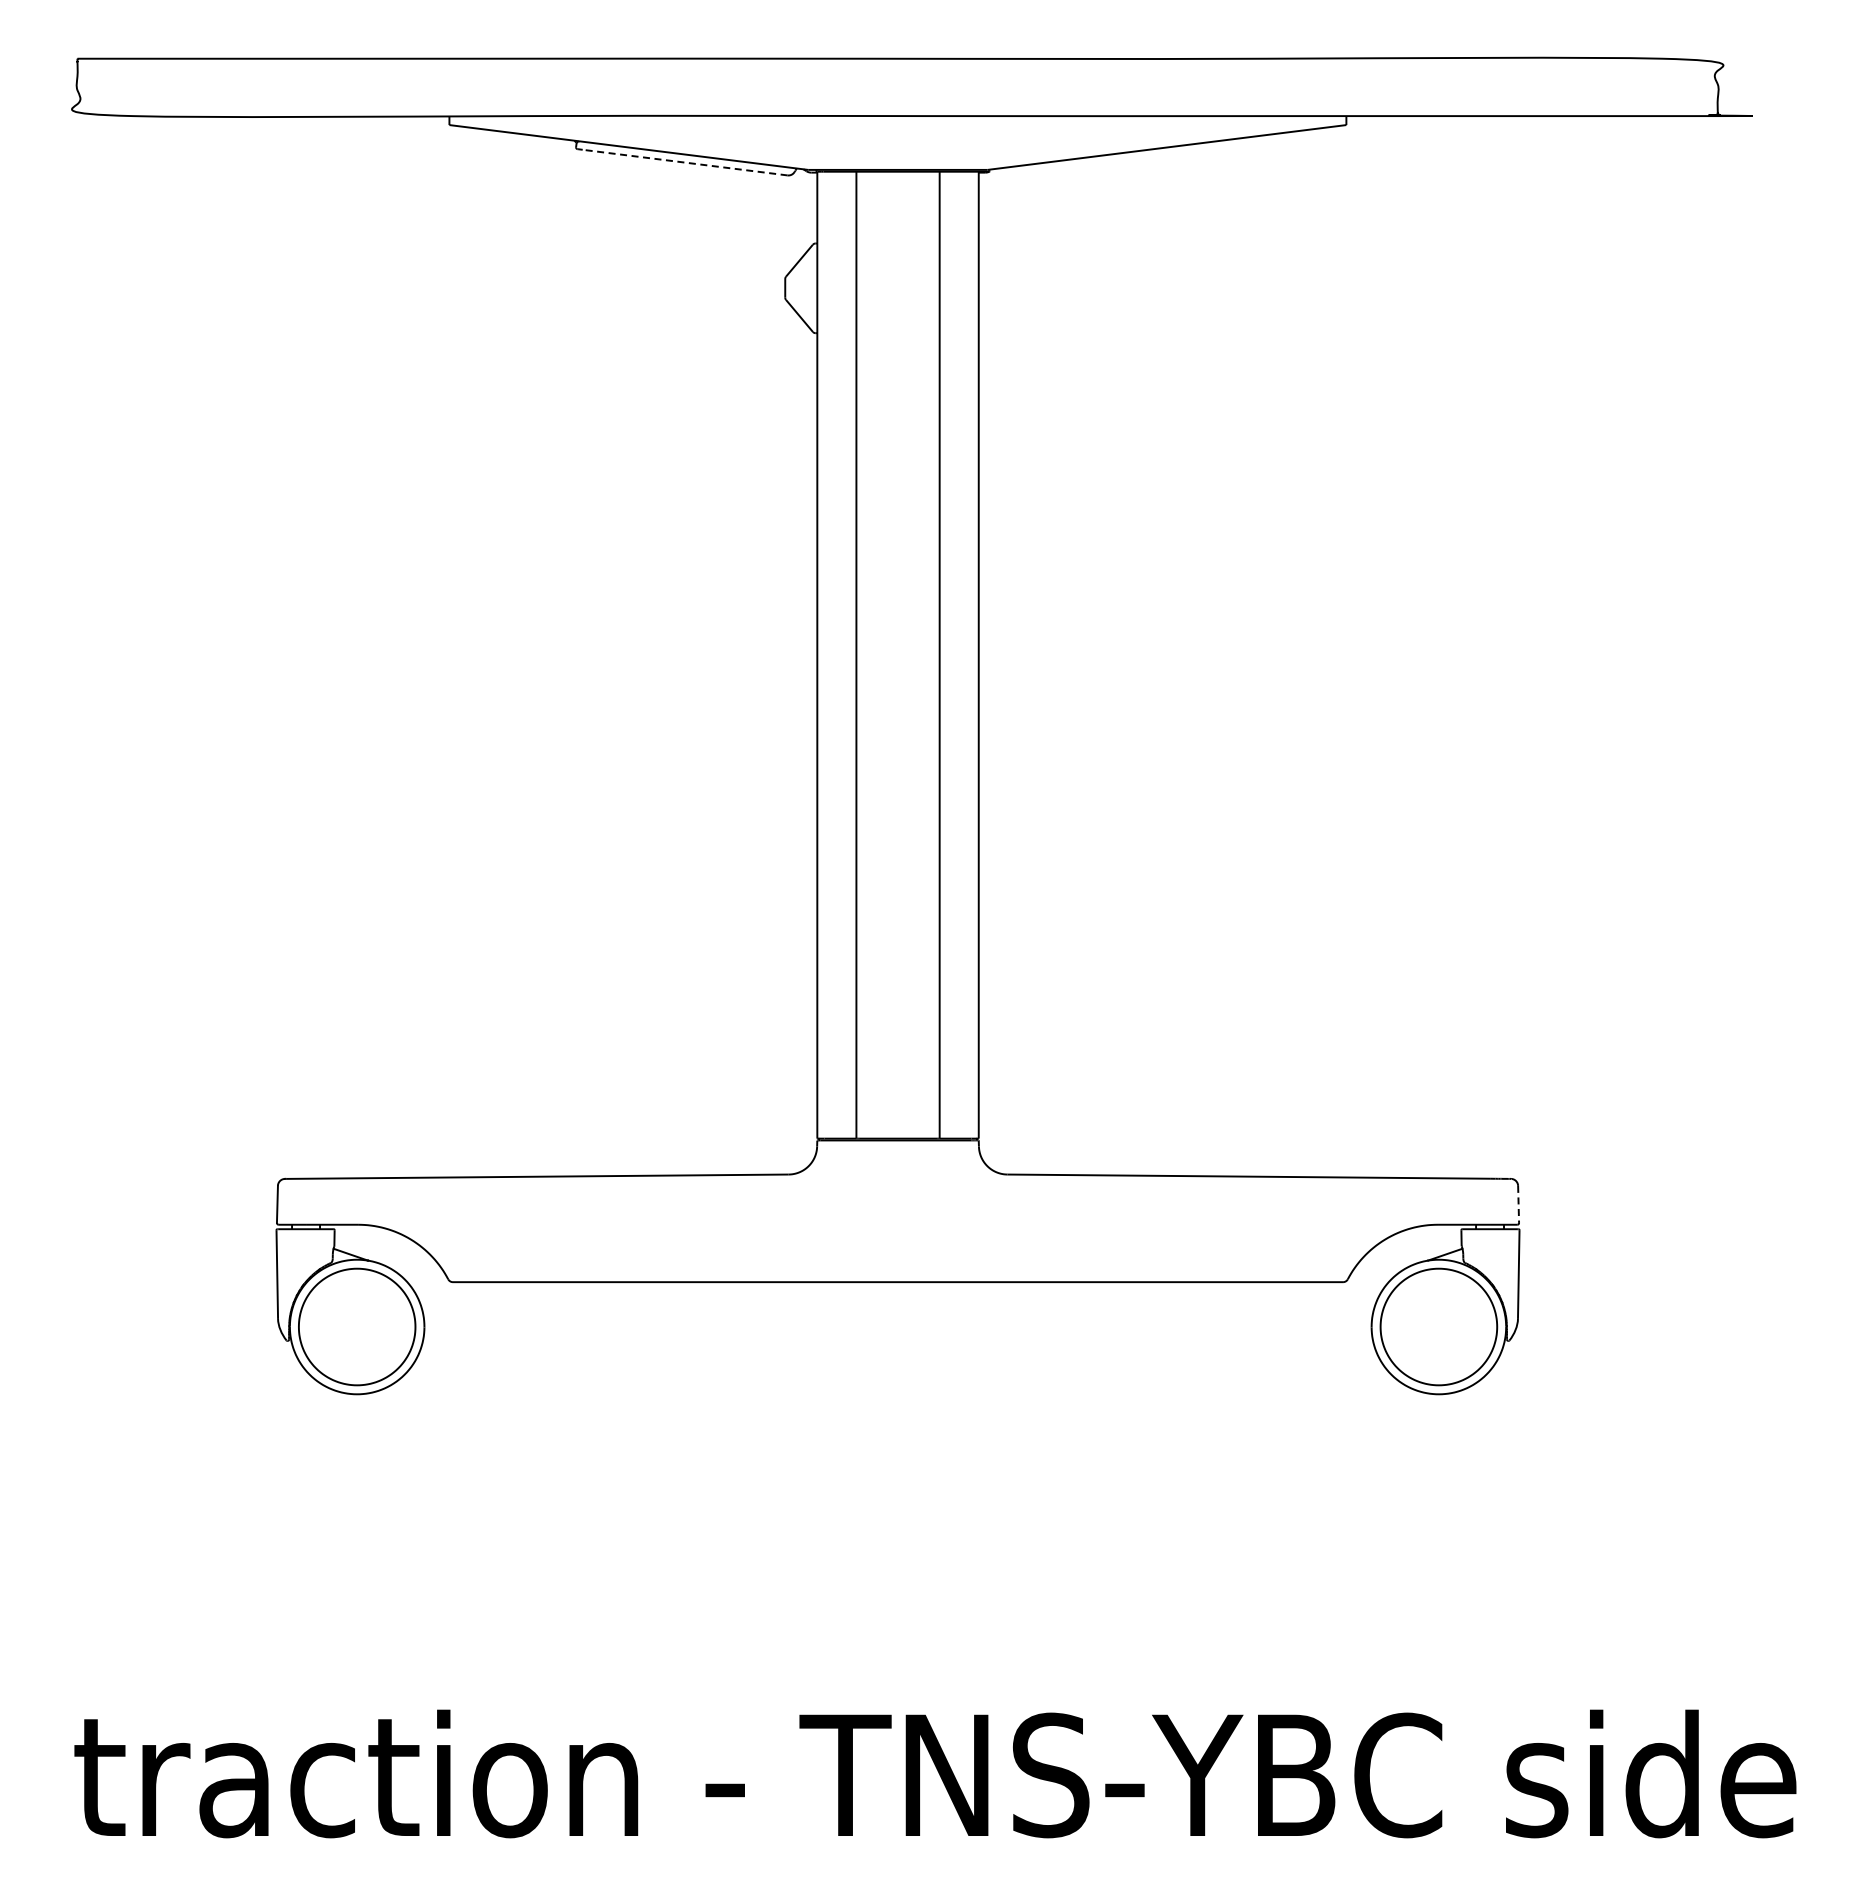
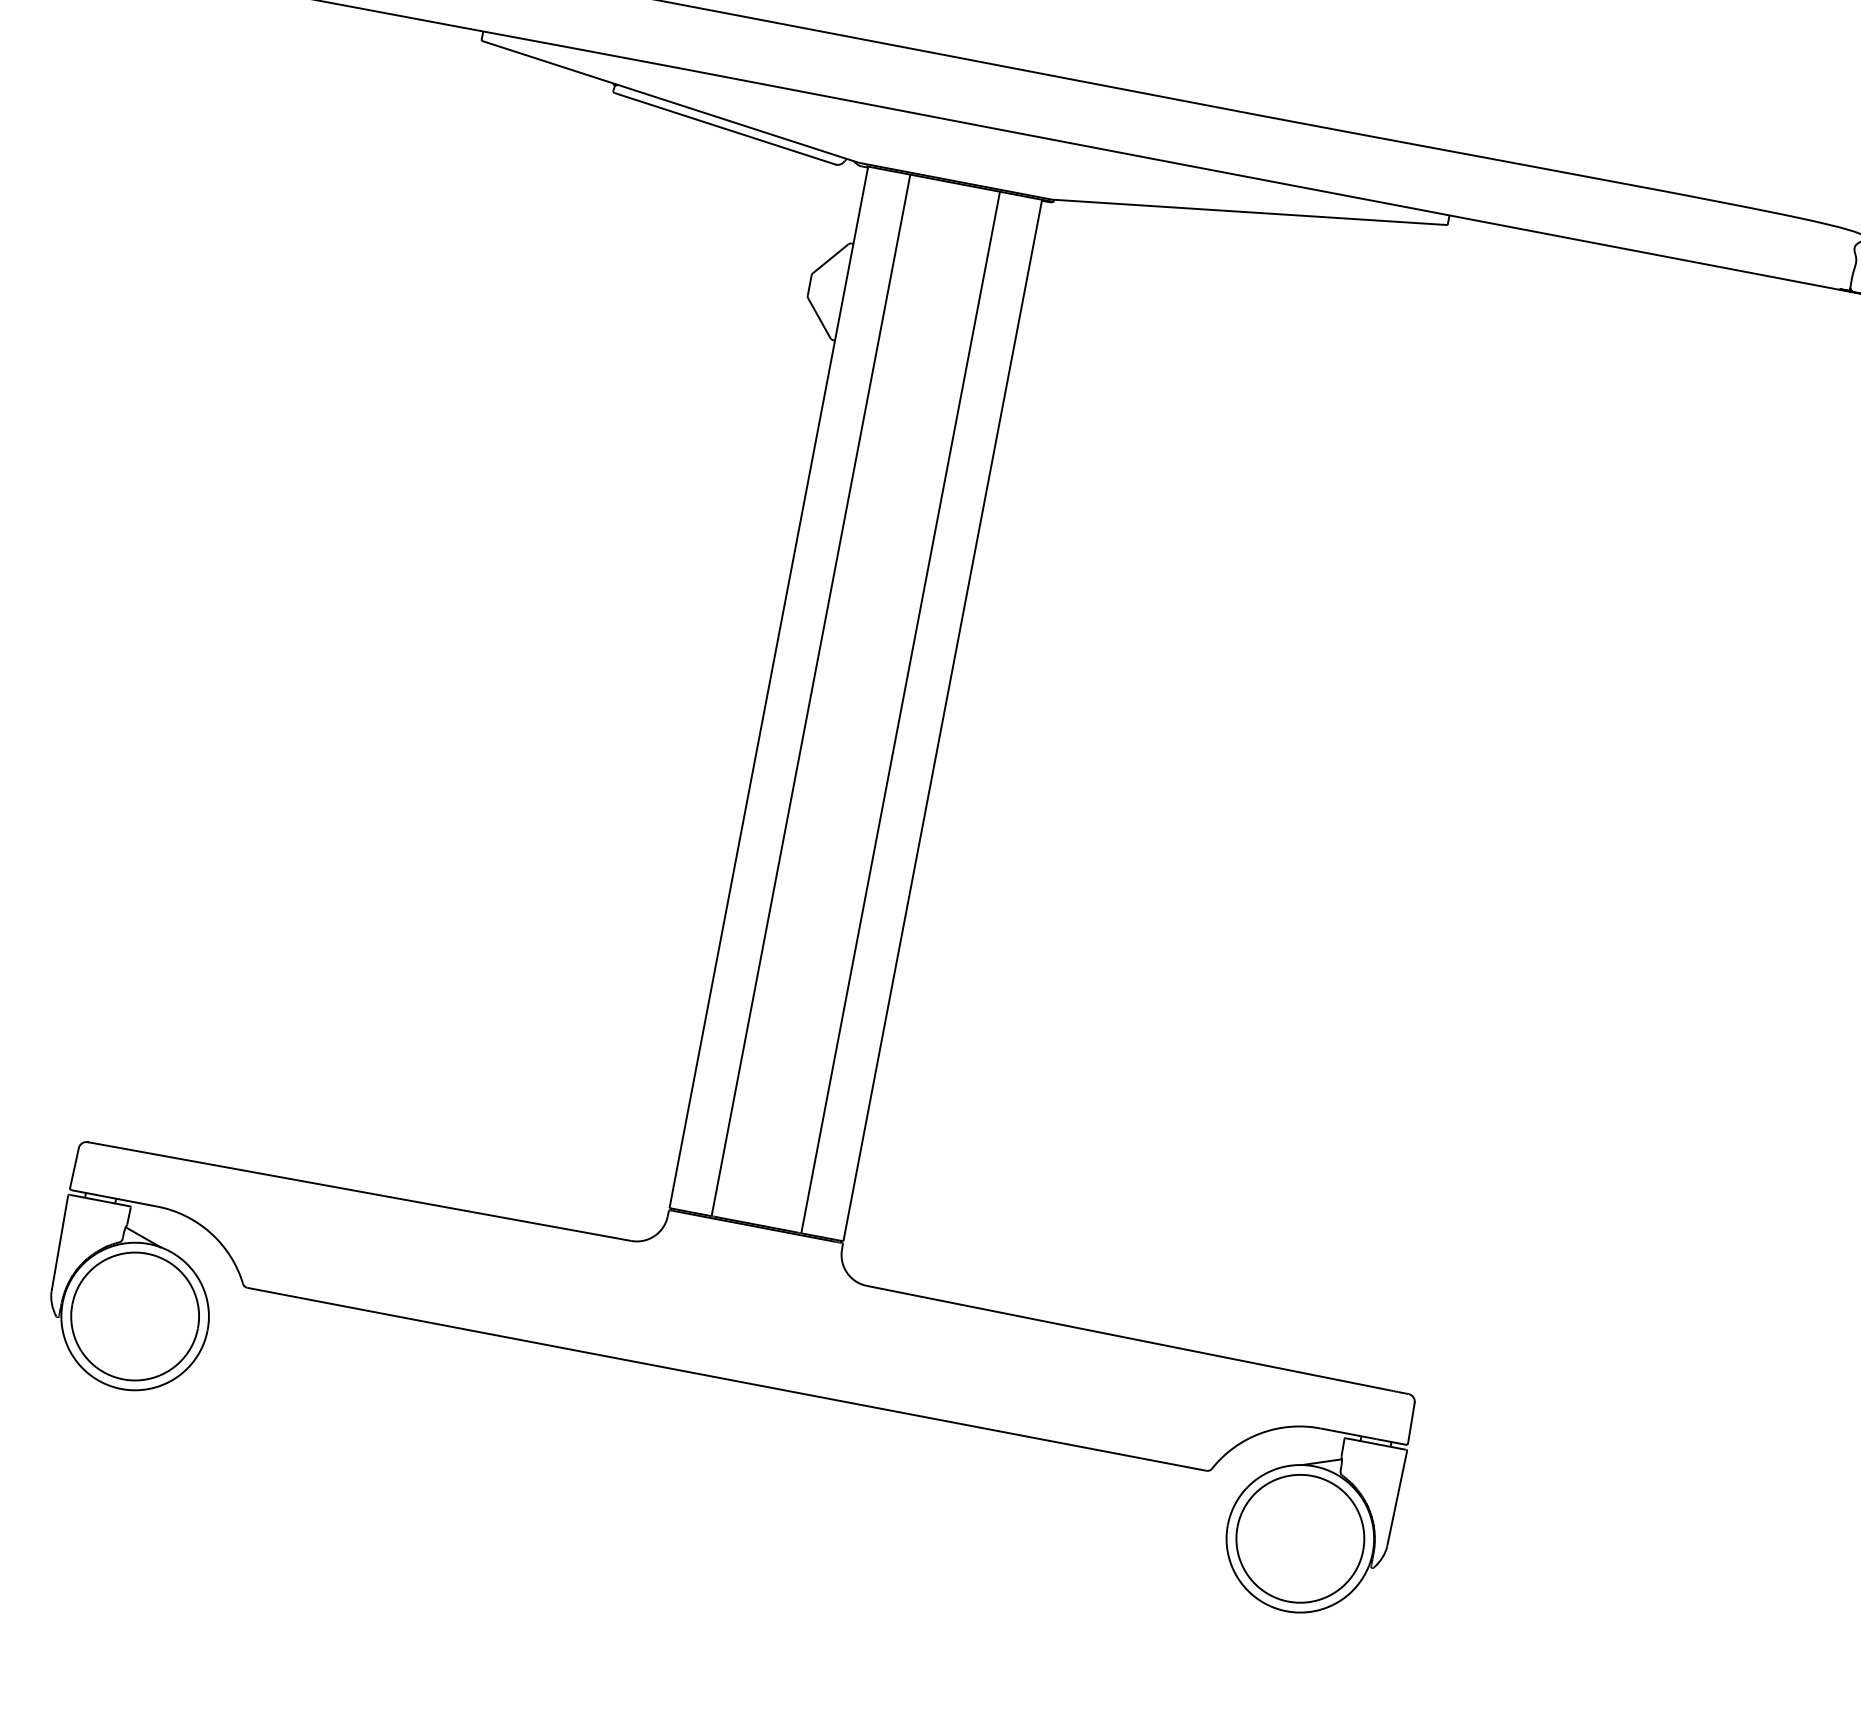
line: (684, 162) -> (727, 129), dashed -> solid
line: (1518, 1204) -> (1411, 1423), dashed -> solid

